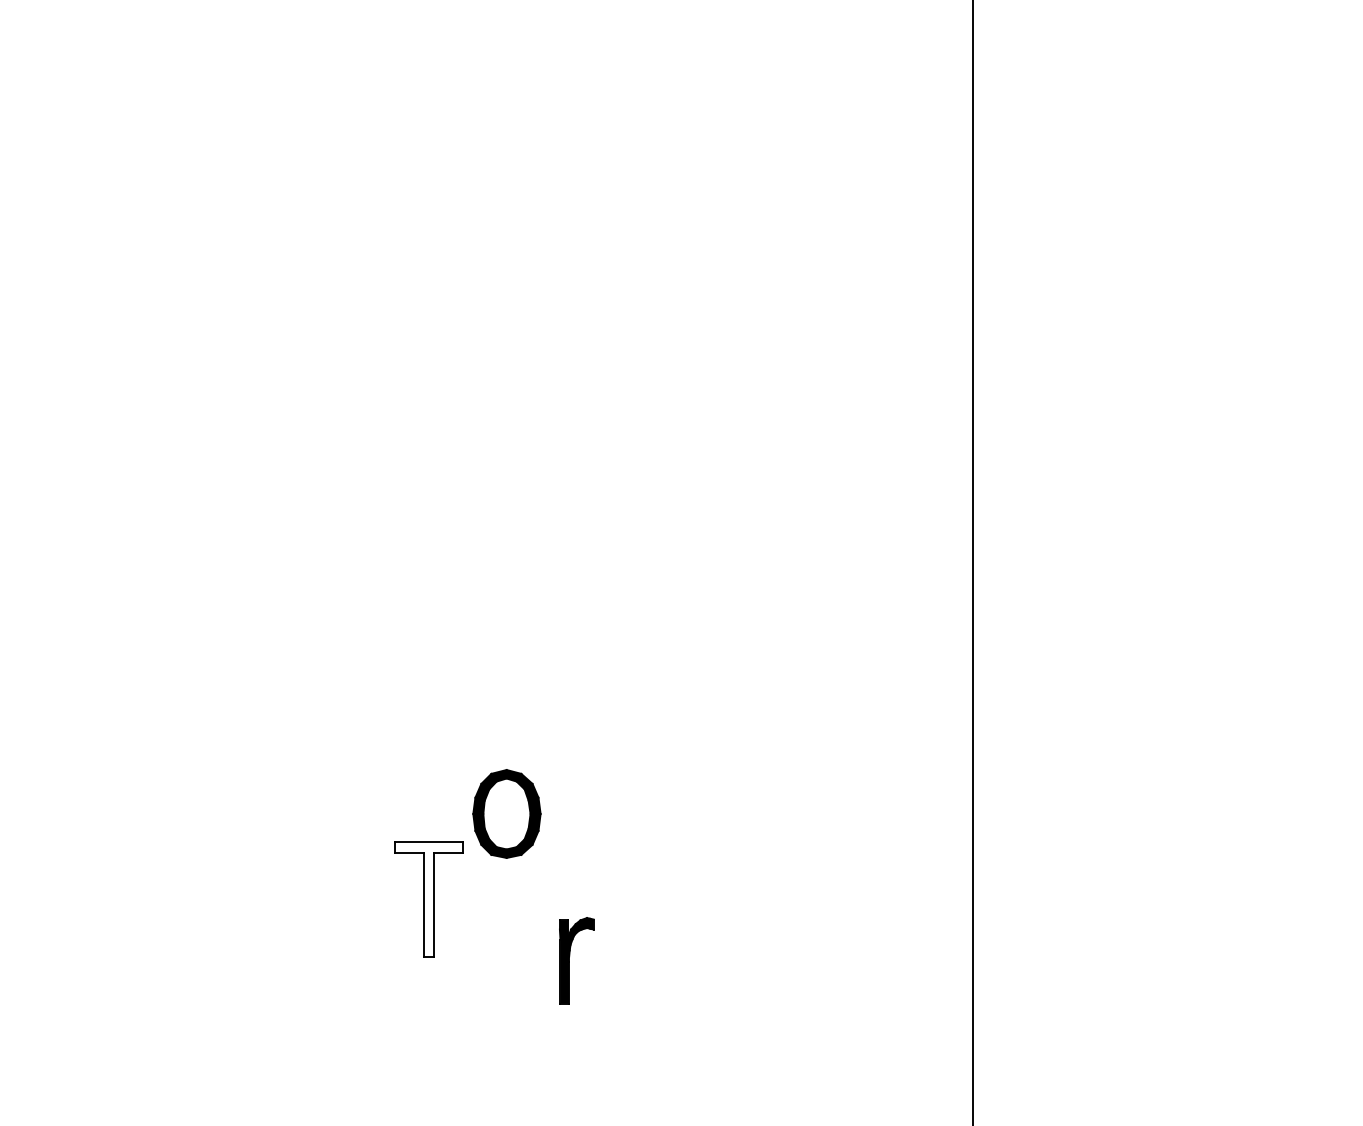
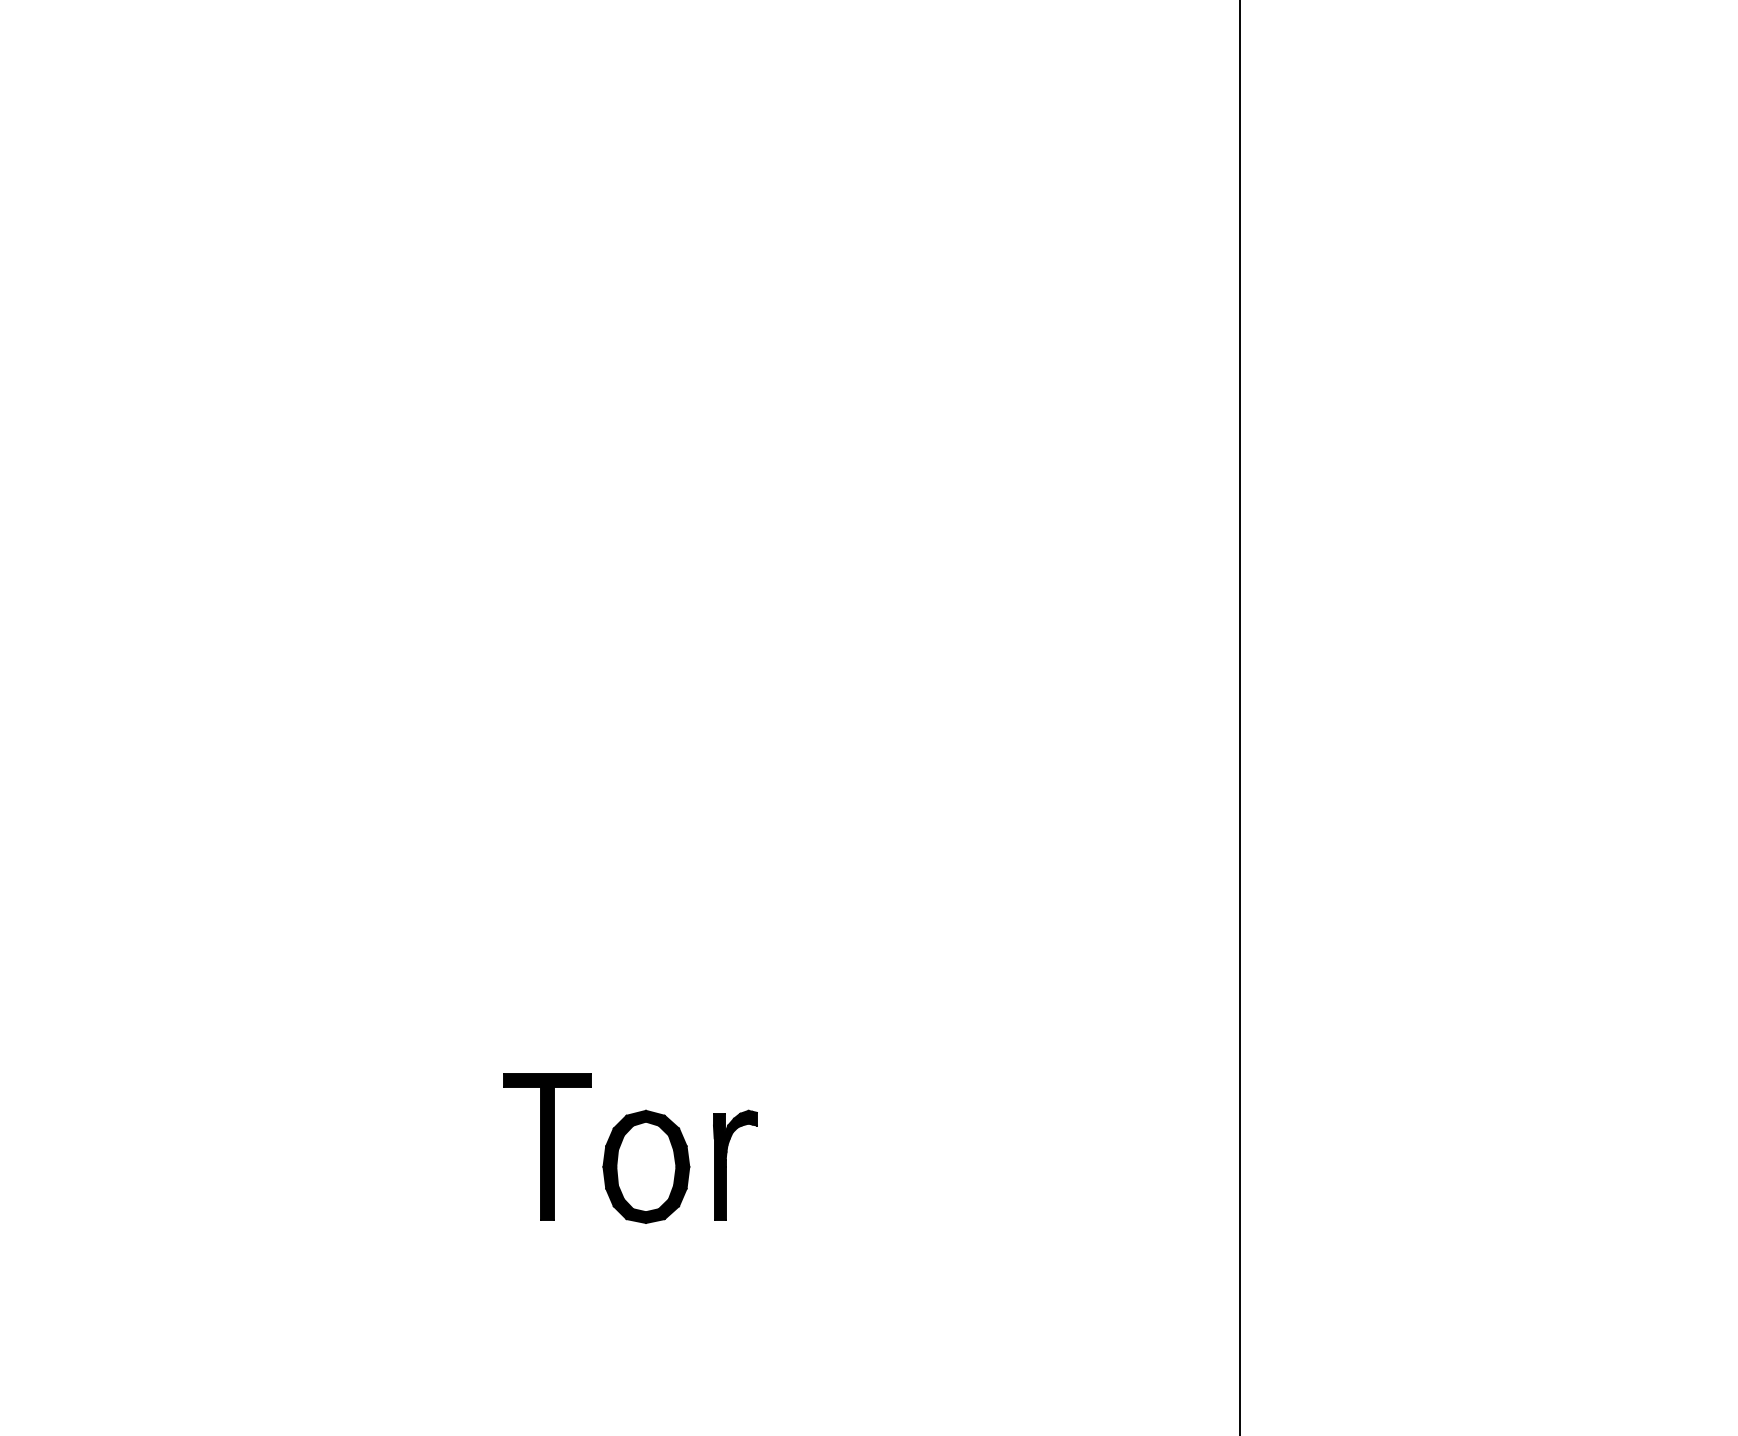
part: (506, 813) -> (645, 1166), moved
fill: (429, 899) -> (547, 1147), added
part: (569, 960) -> (726, 1165), moved

